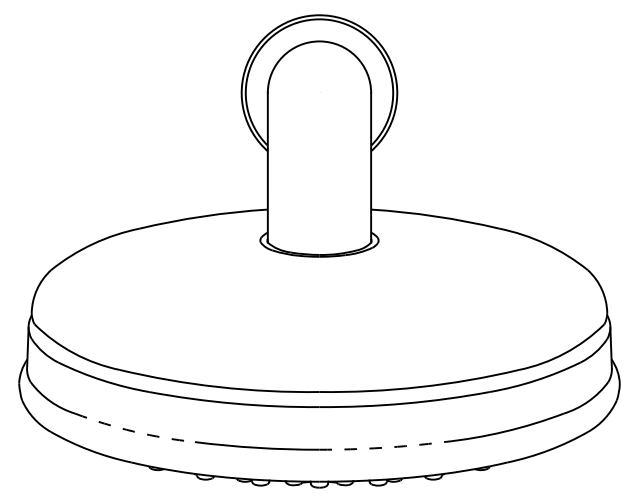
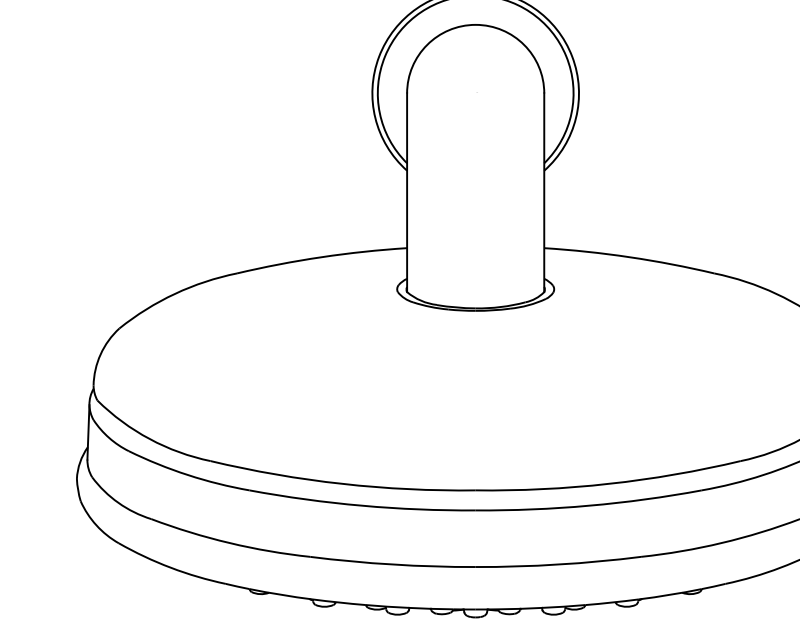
arc: (134, 431) -> (230, 542), dashed -> solid
arc: (381, 447) -> (558, 564), dashed -> solid

